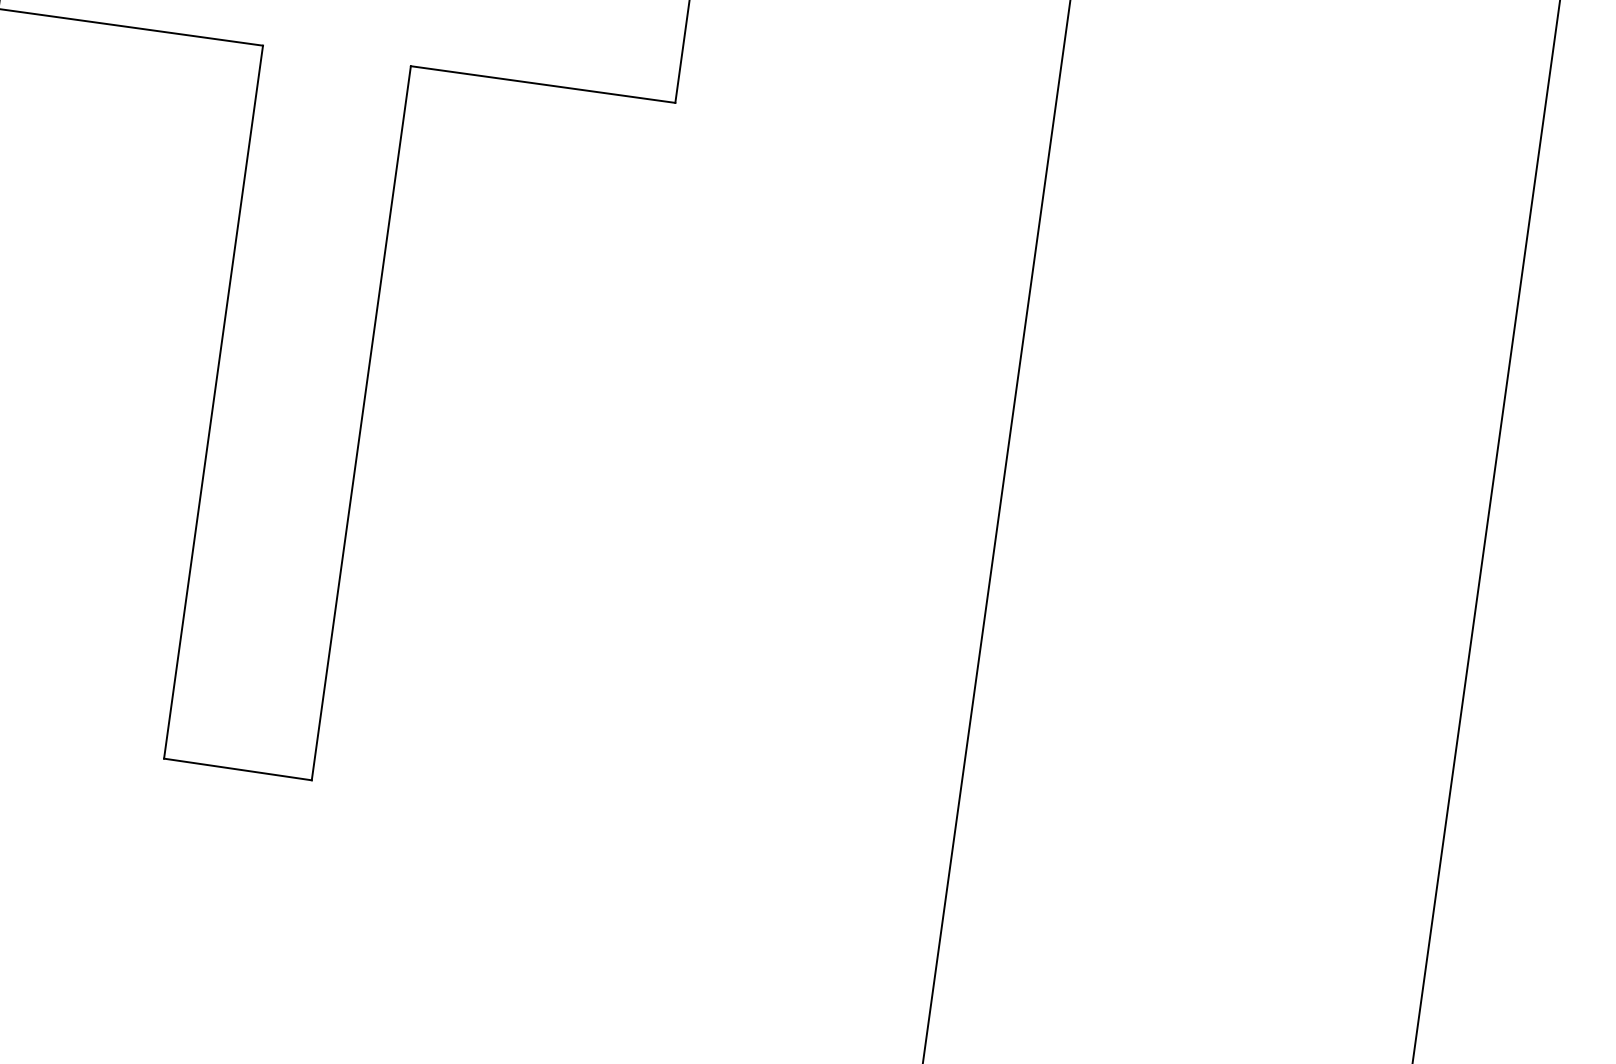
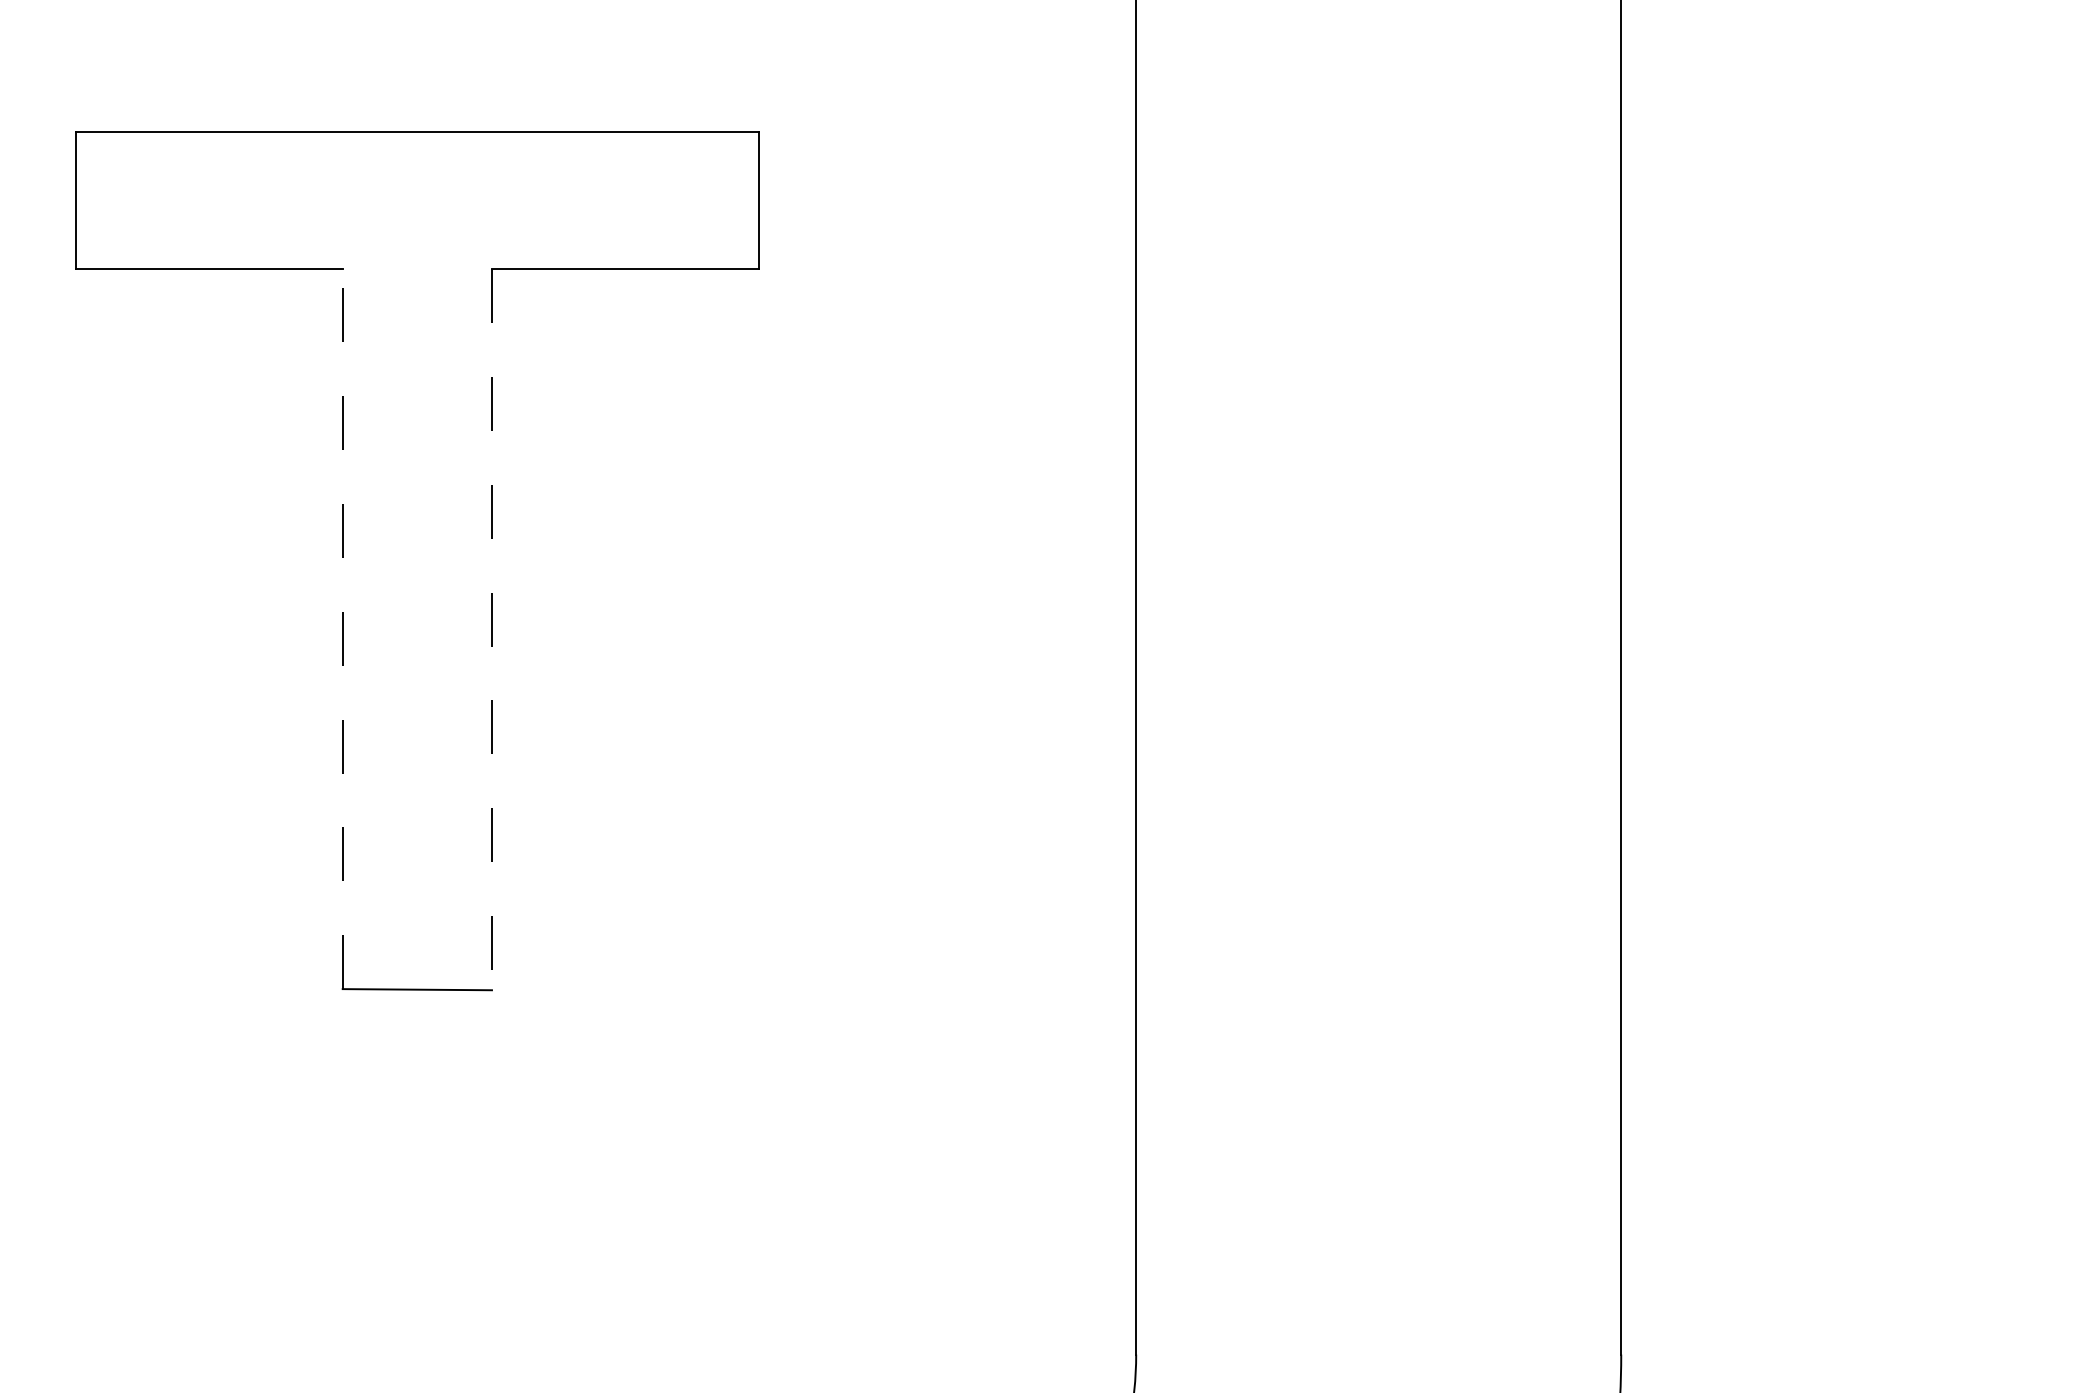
line: (213, 402) -> (342, 629), solid -> dashed
line: (360, 423) -> (491, 630), solid -> dashed

